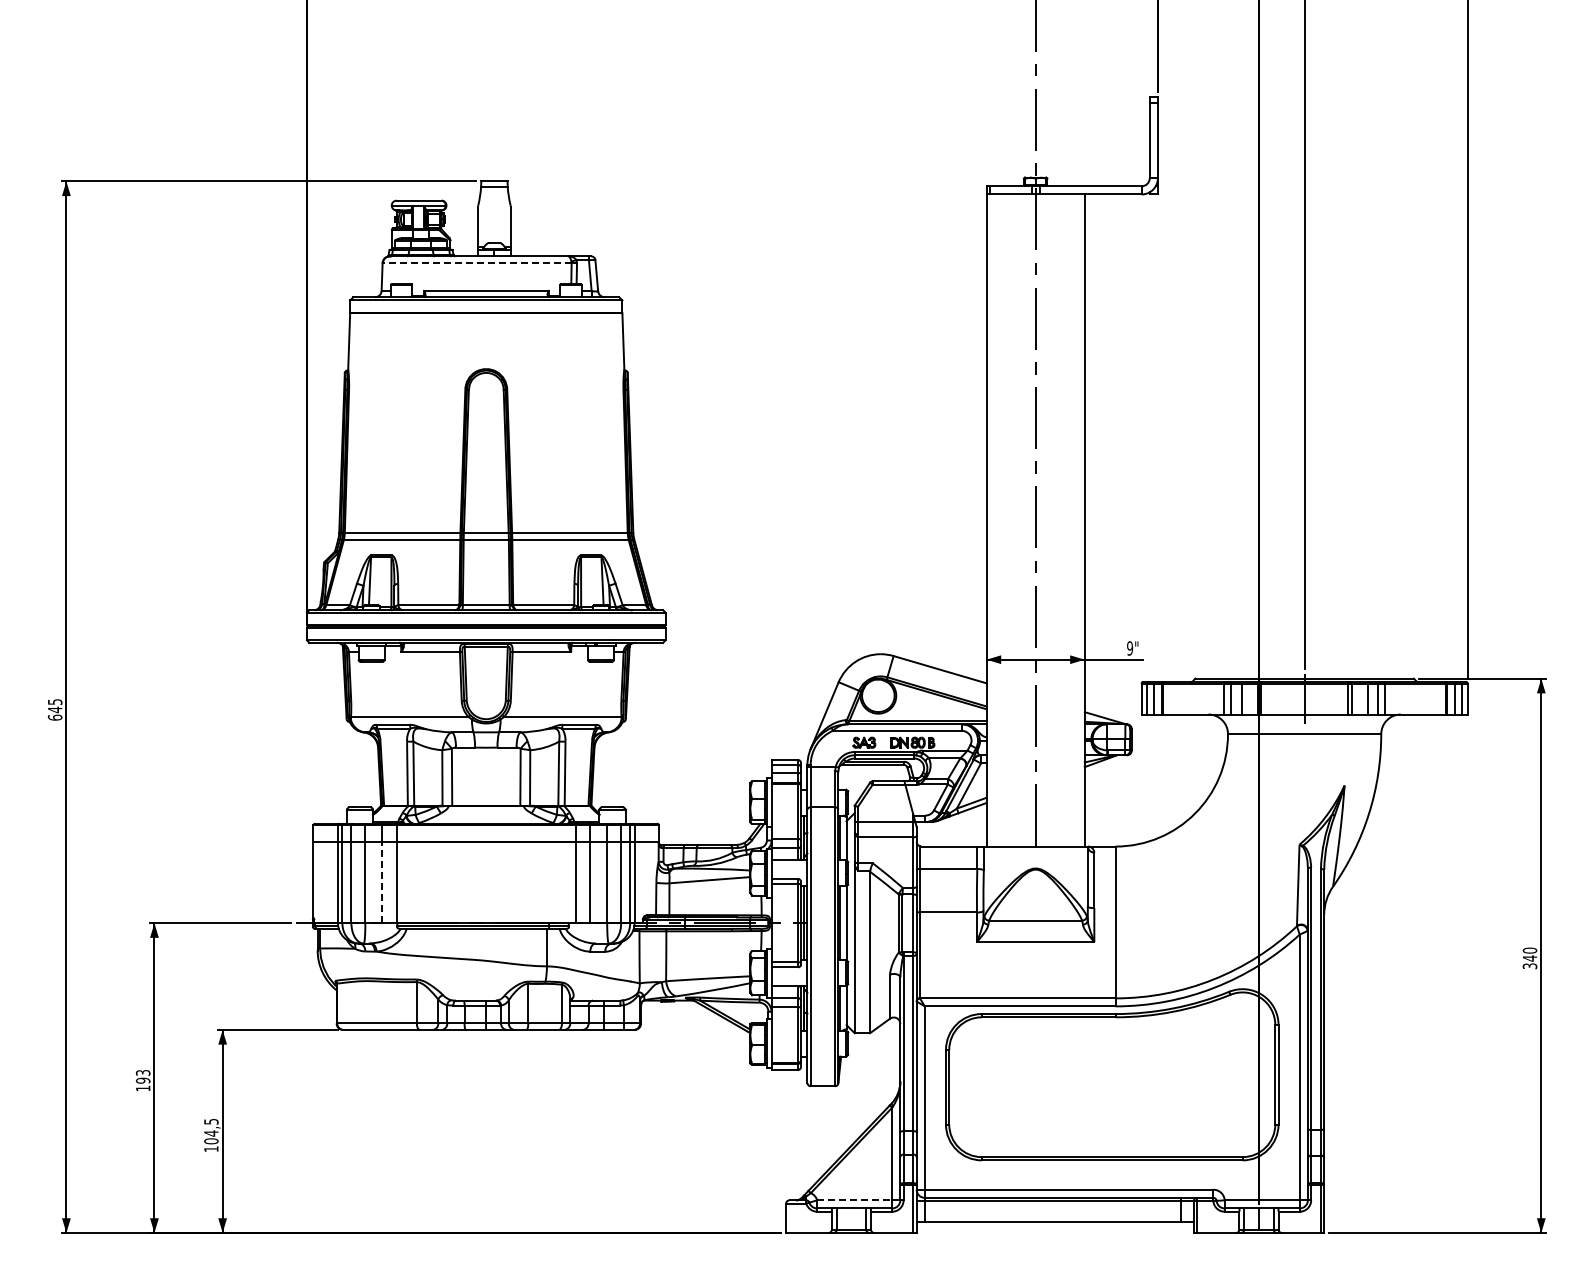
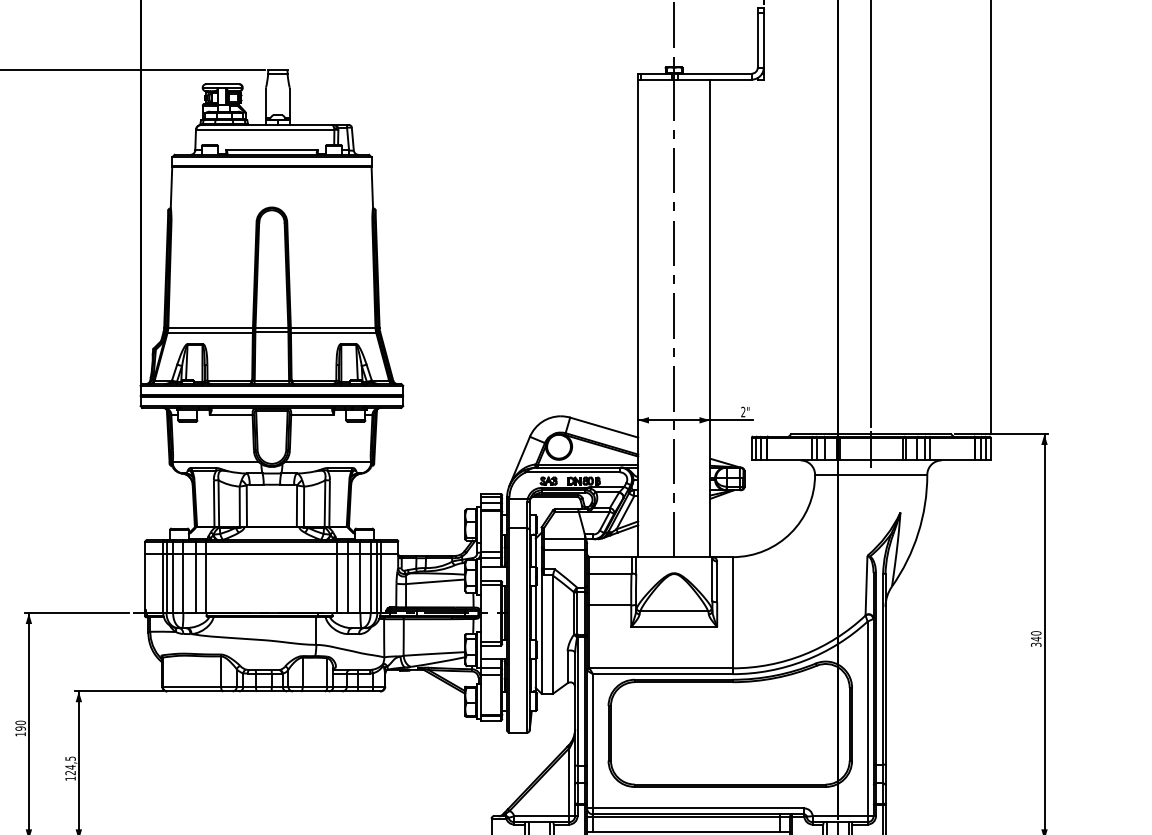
line: (476, 262) -> (264, 129), dashed -> solid
text: (1130, 648) -> (743, 412), 9" -> 2"
line: (382, 882) -> (195, 583), dashed -> solid
text: (143, 1072) -> (20, 722), 193 -> 190
text: (211, 1141) -> (70, 773), 104,5 -> 124,5
line: (855, 1200) -> (542, 816), dashed -> solid

